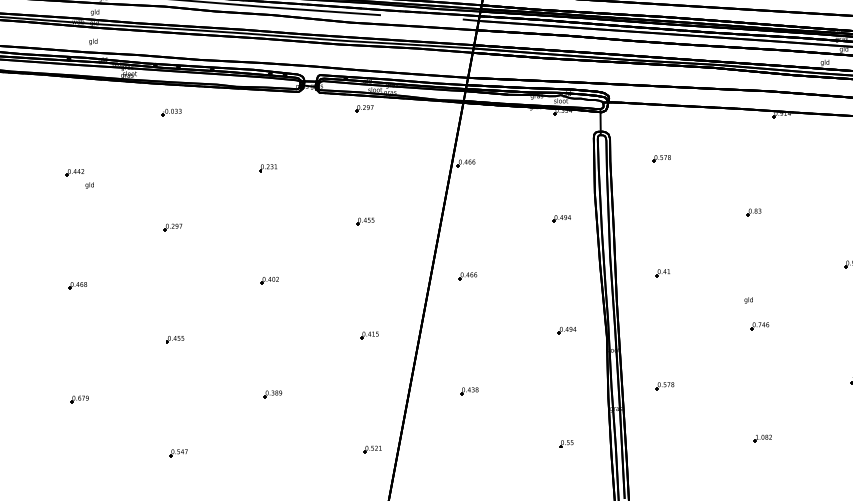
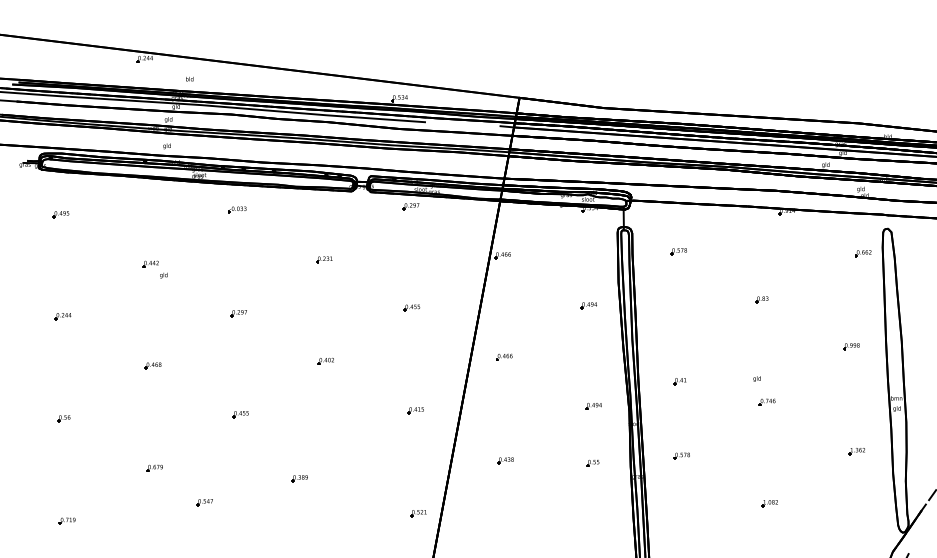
part: (662, 273) -> (679, 381), moved
part: (272, 394) -> (299, 478), moved
part: (565, 444) -> (592, 463), moved
part: (178, 453) -> (204, 502), moved

